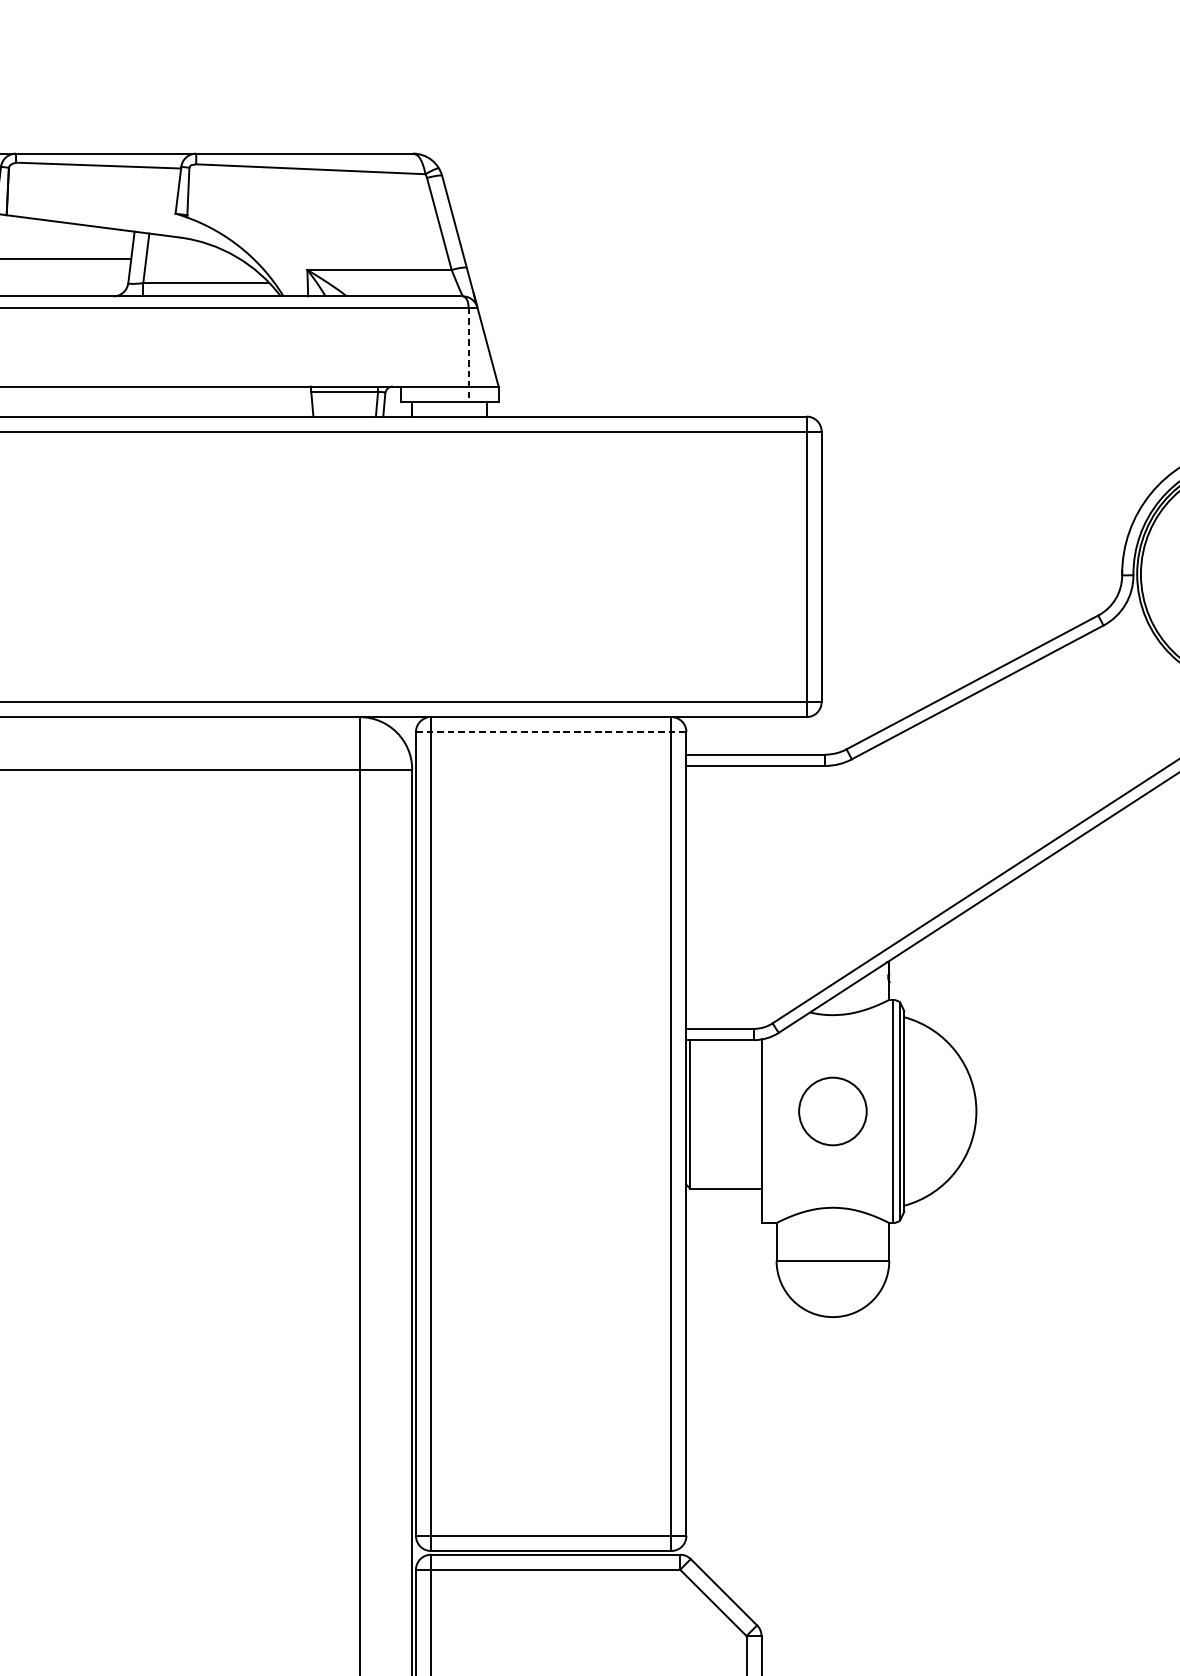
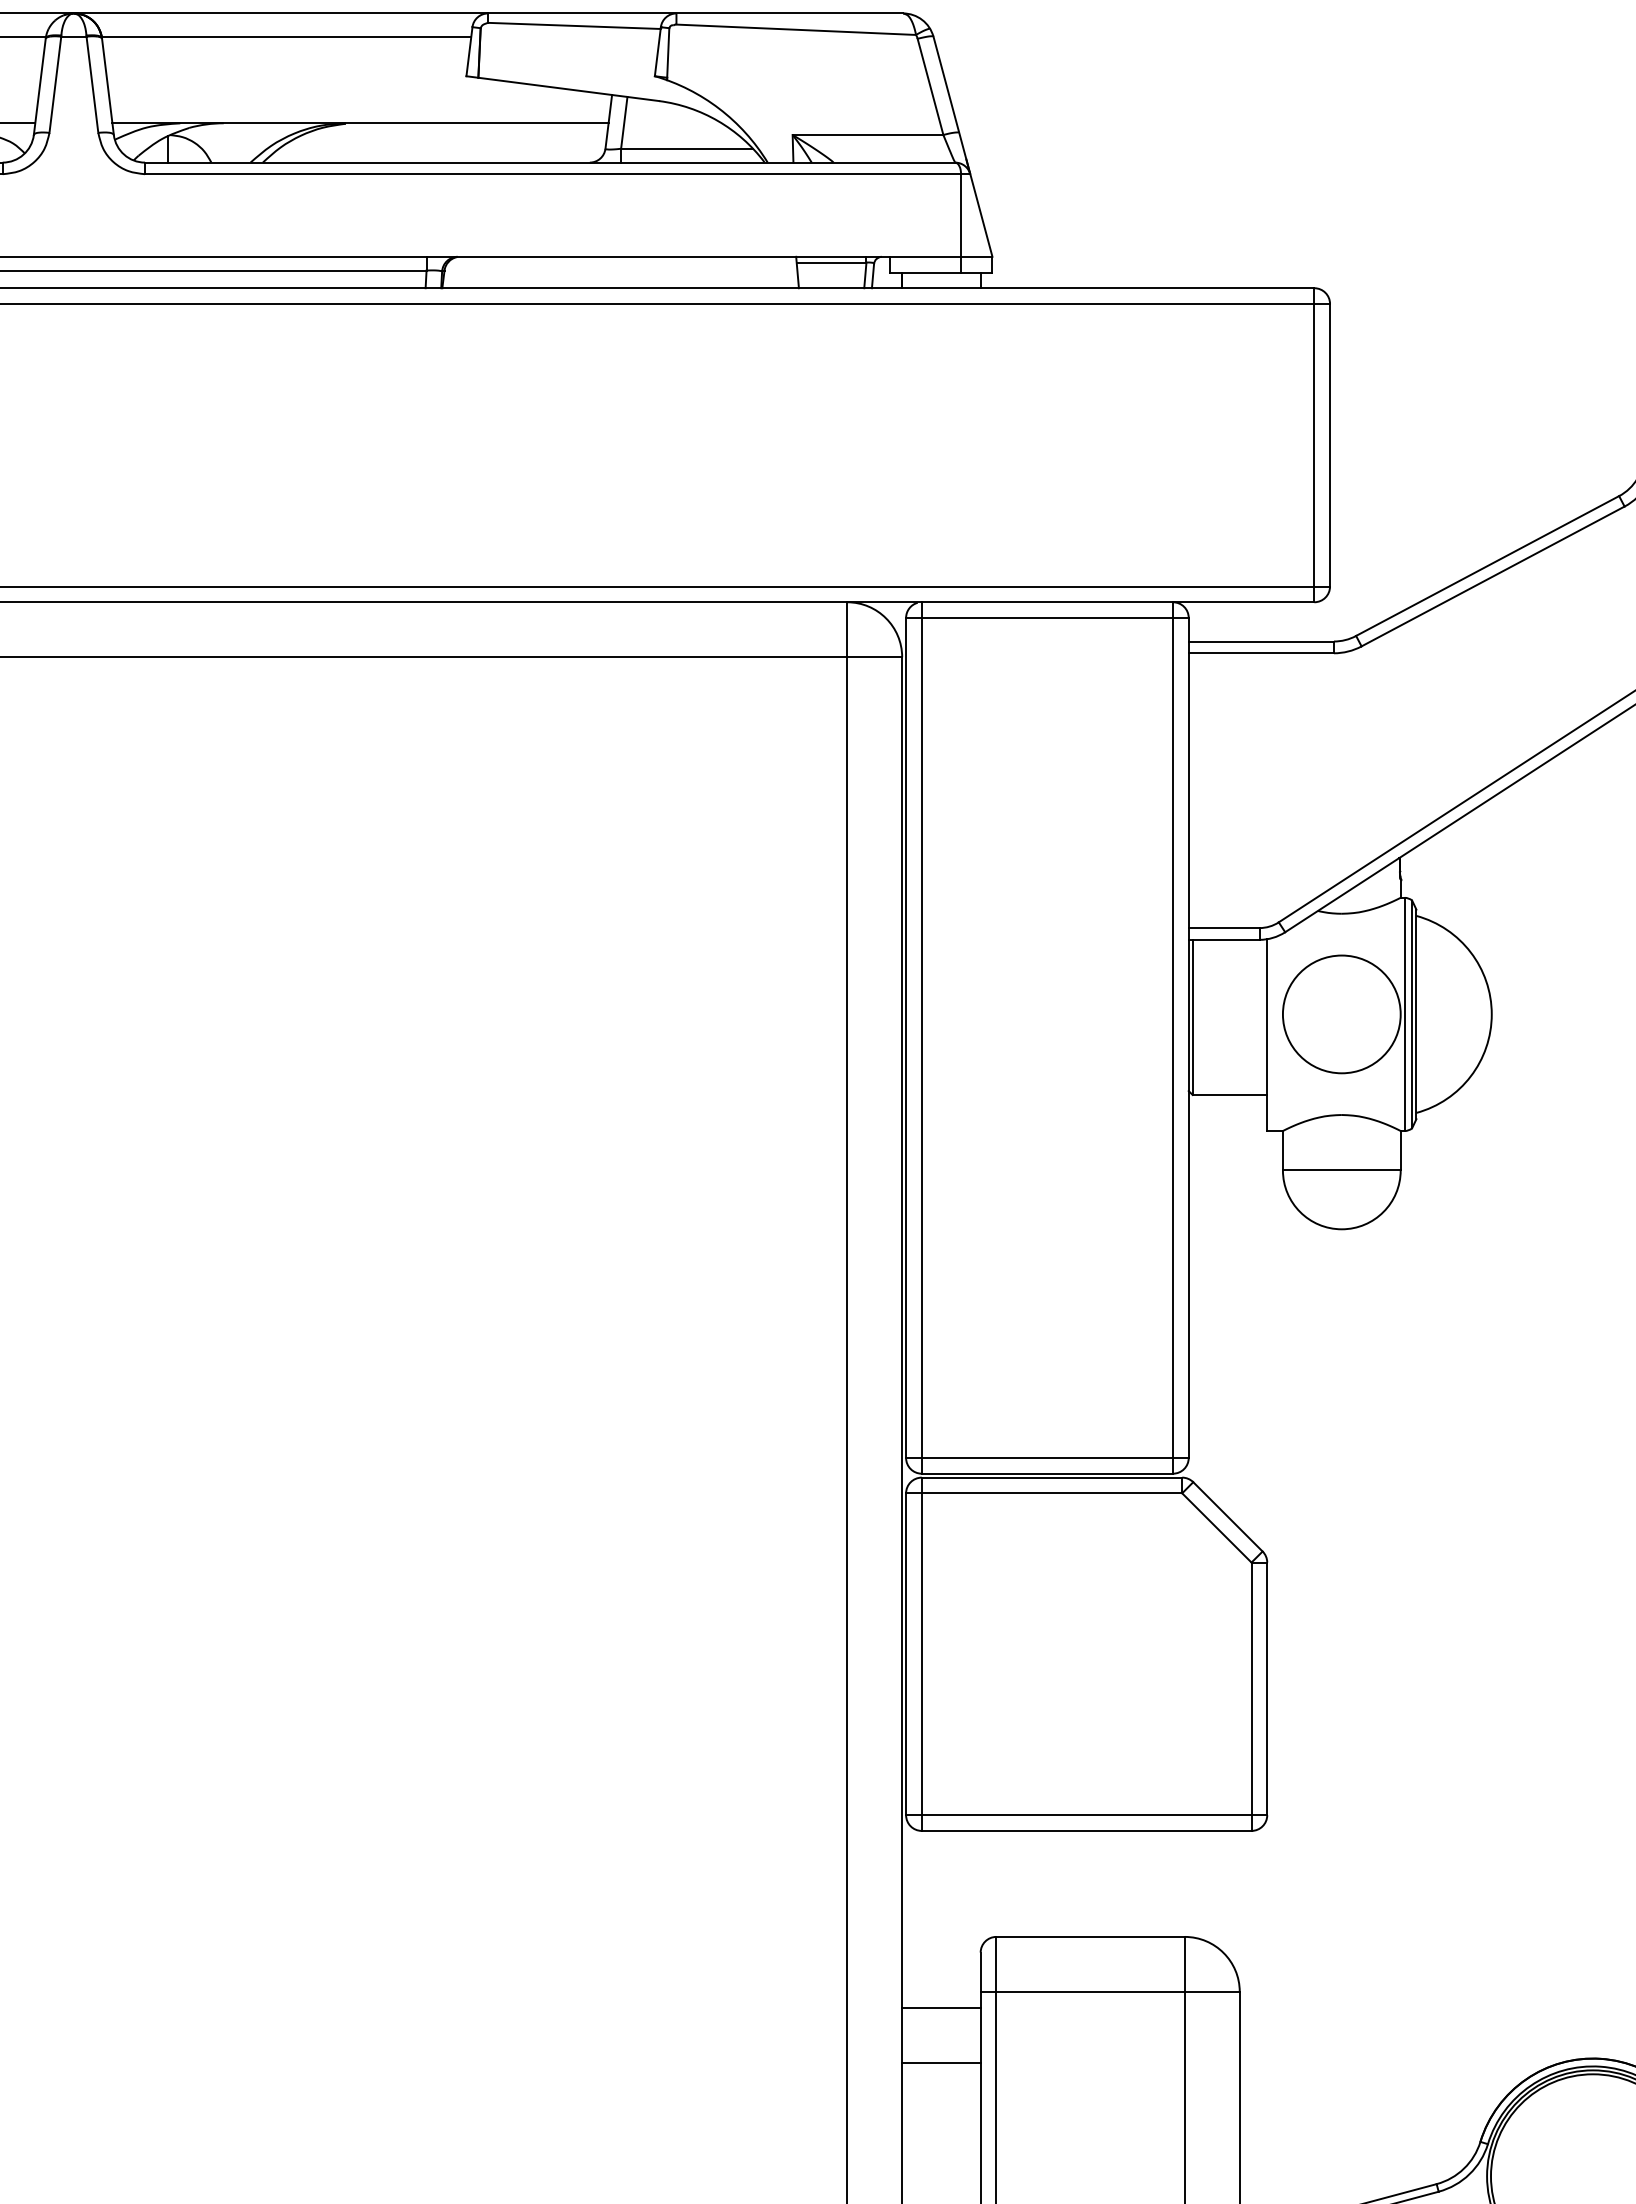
line: (468, 354) -> (961, 223), dashed -> solid
line: (551, 731) -> (1047, 617), dashed -> solid
circle: (832, 1111) -> (1341, 1014), size x1.67

